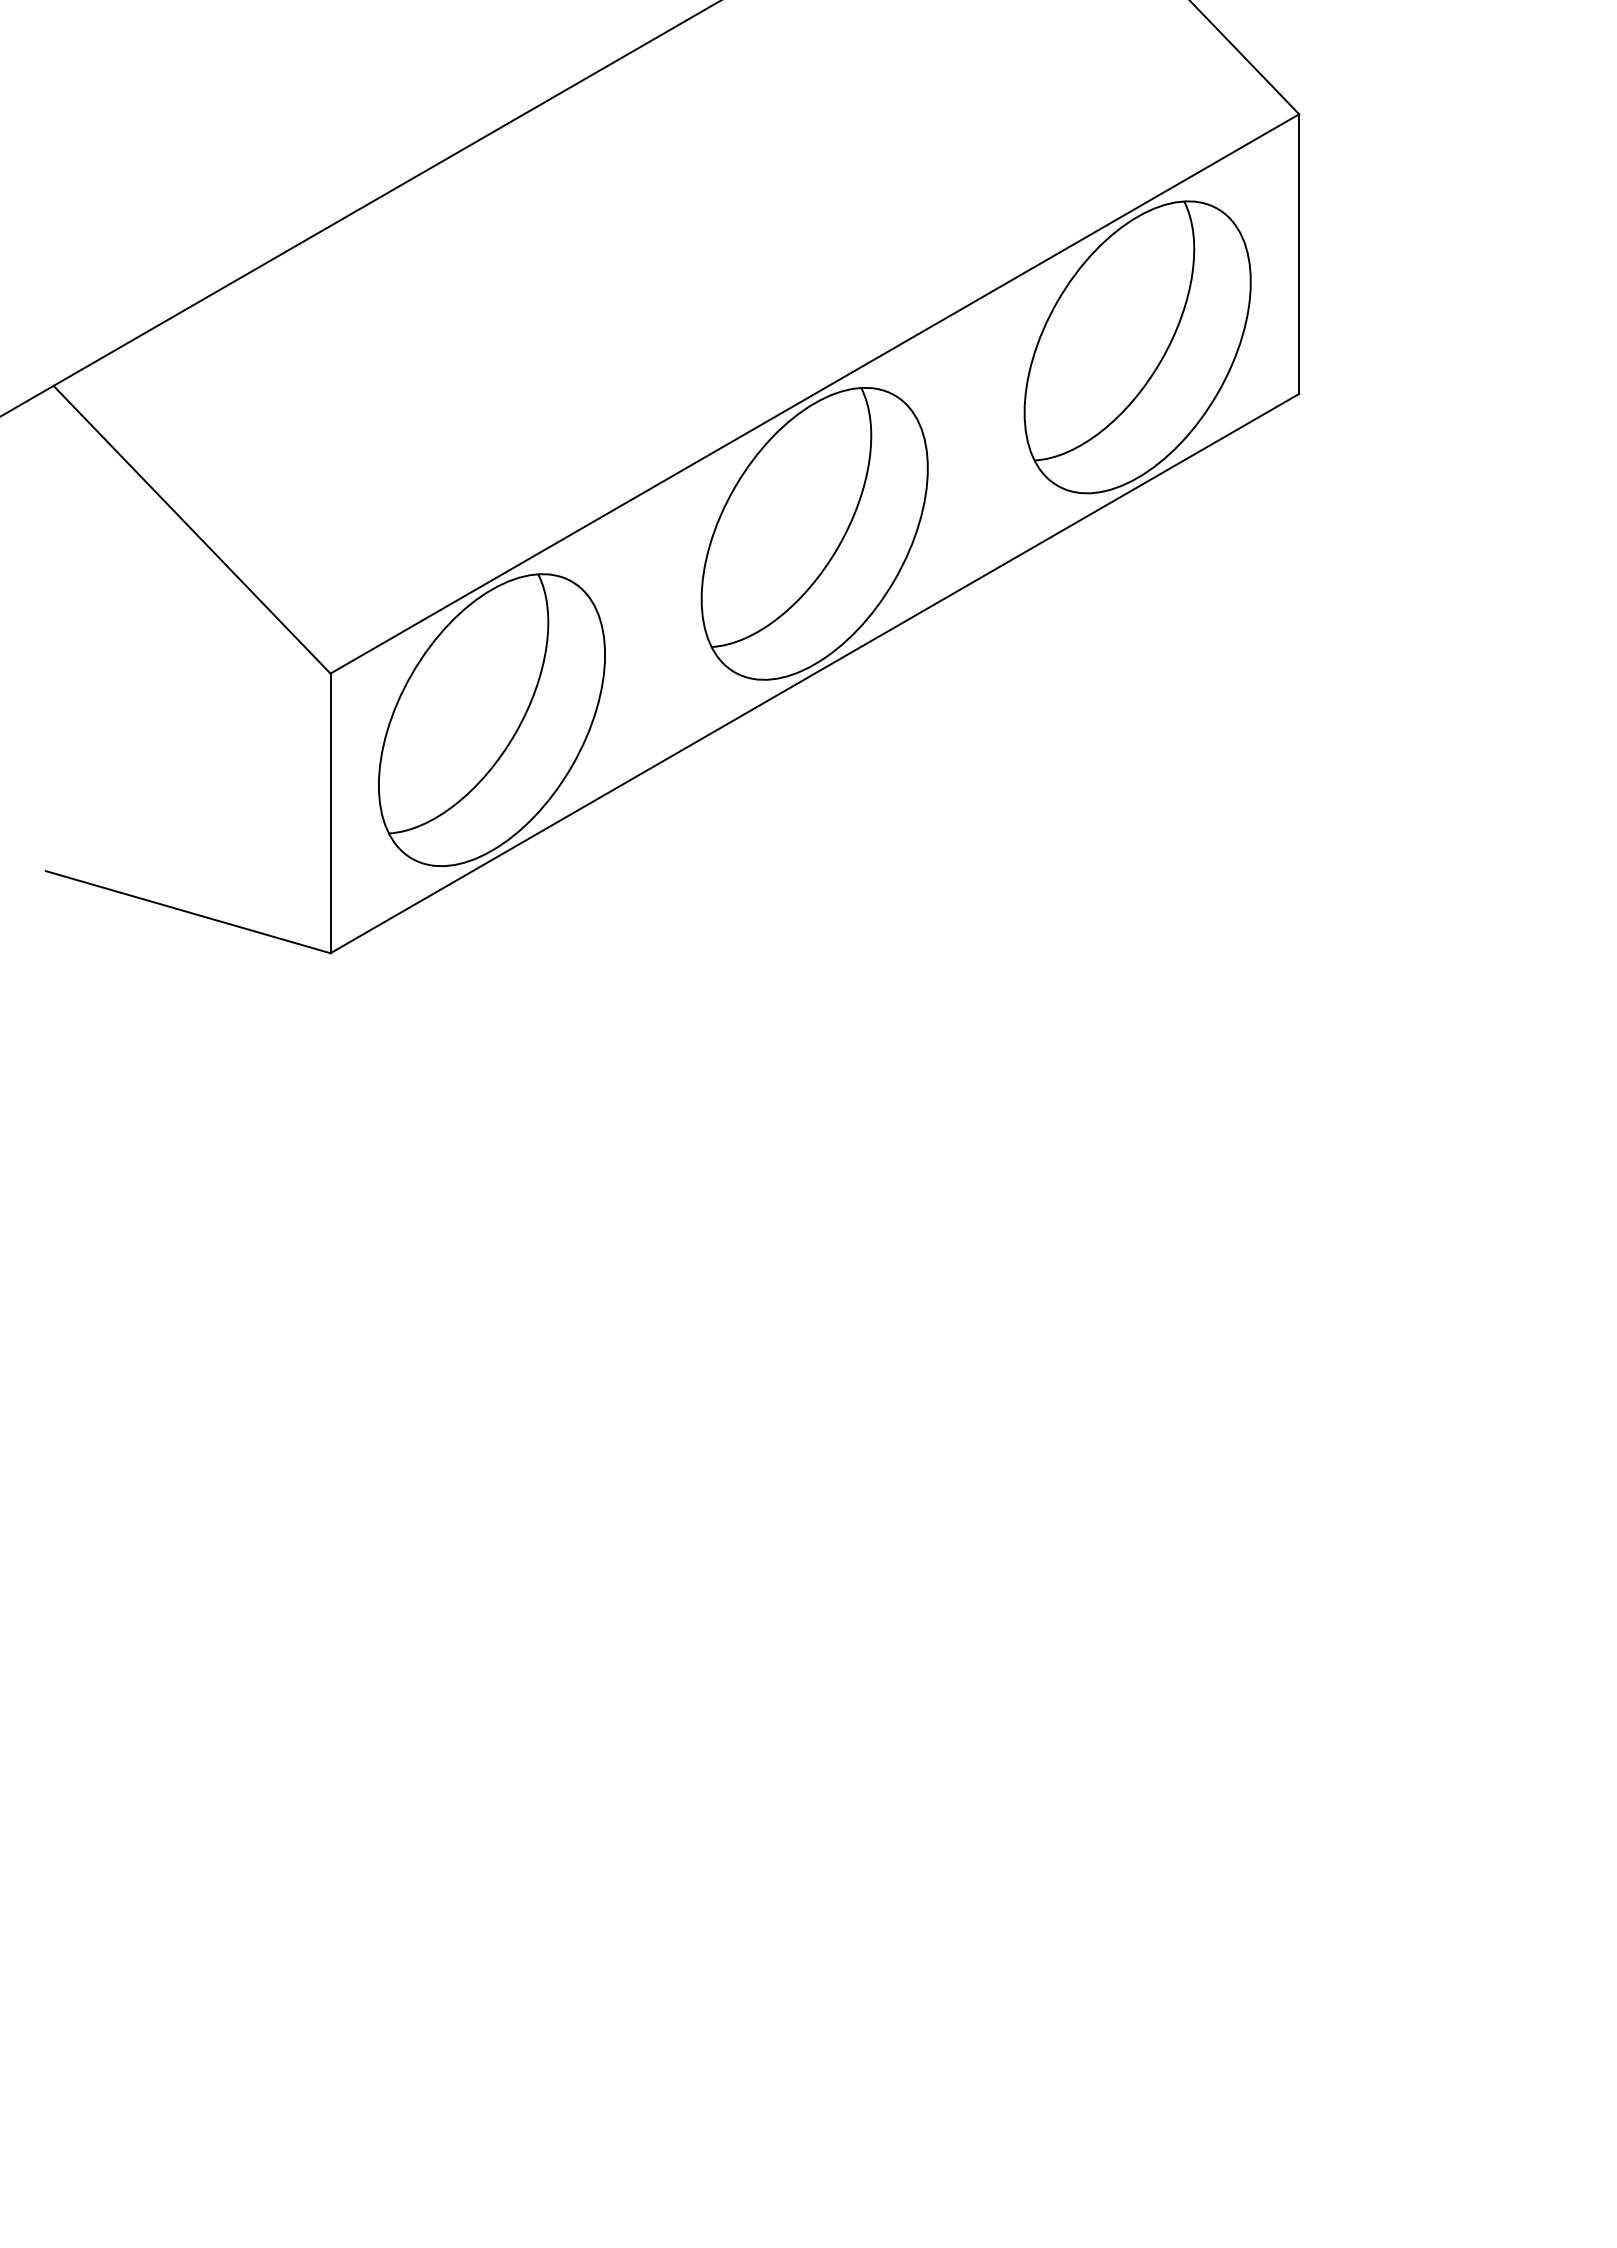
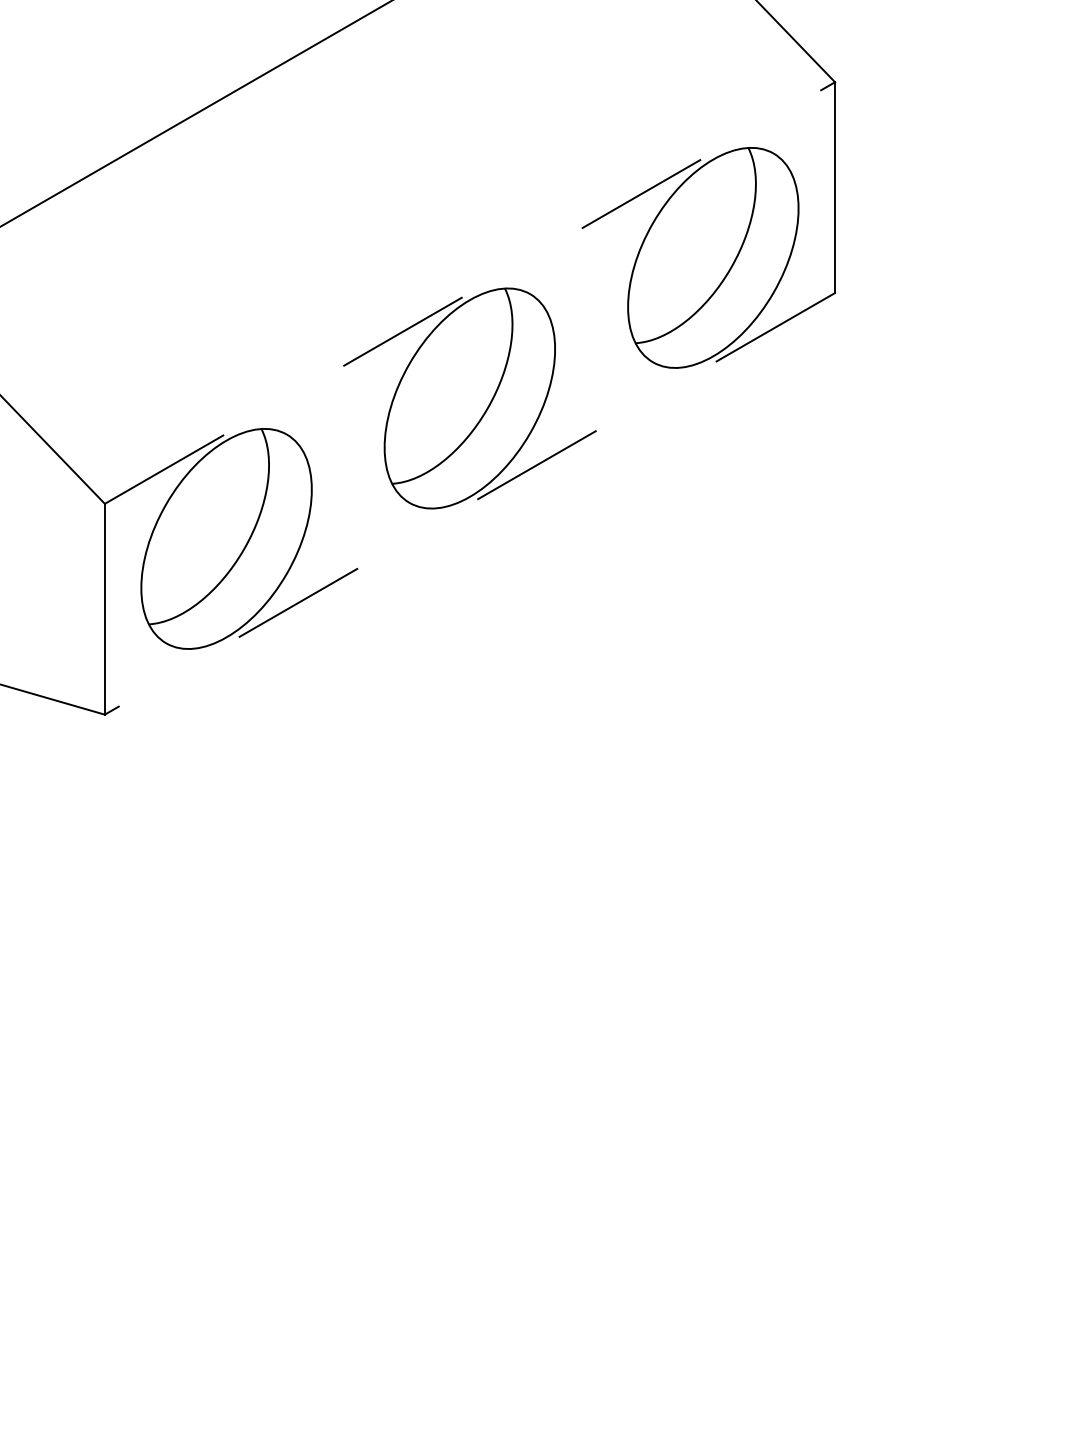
line: (815, 393) -> (470, 292), solid -> dashed
line: (814, 673) -> (469, 503), solid -> dashed

